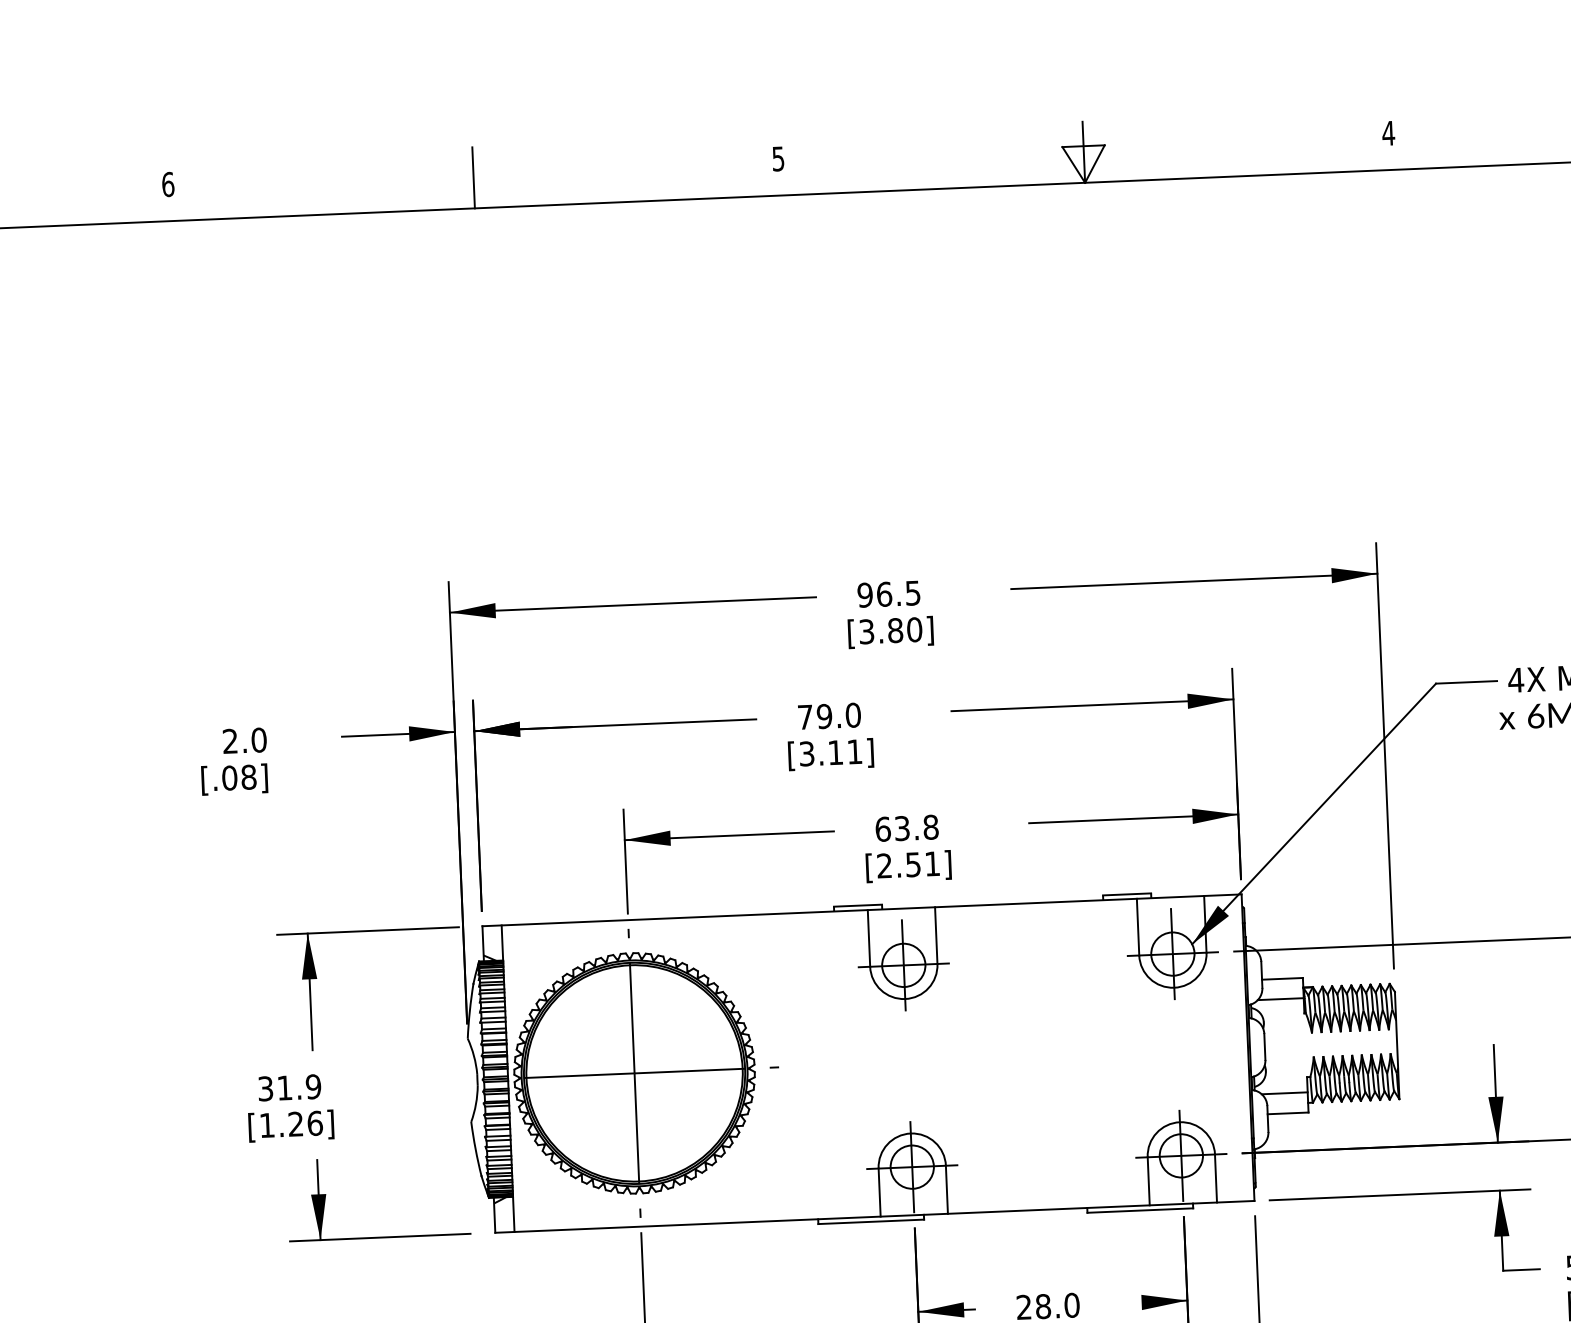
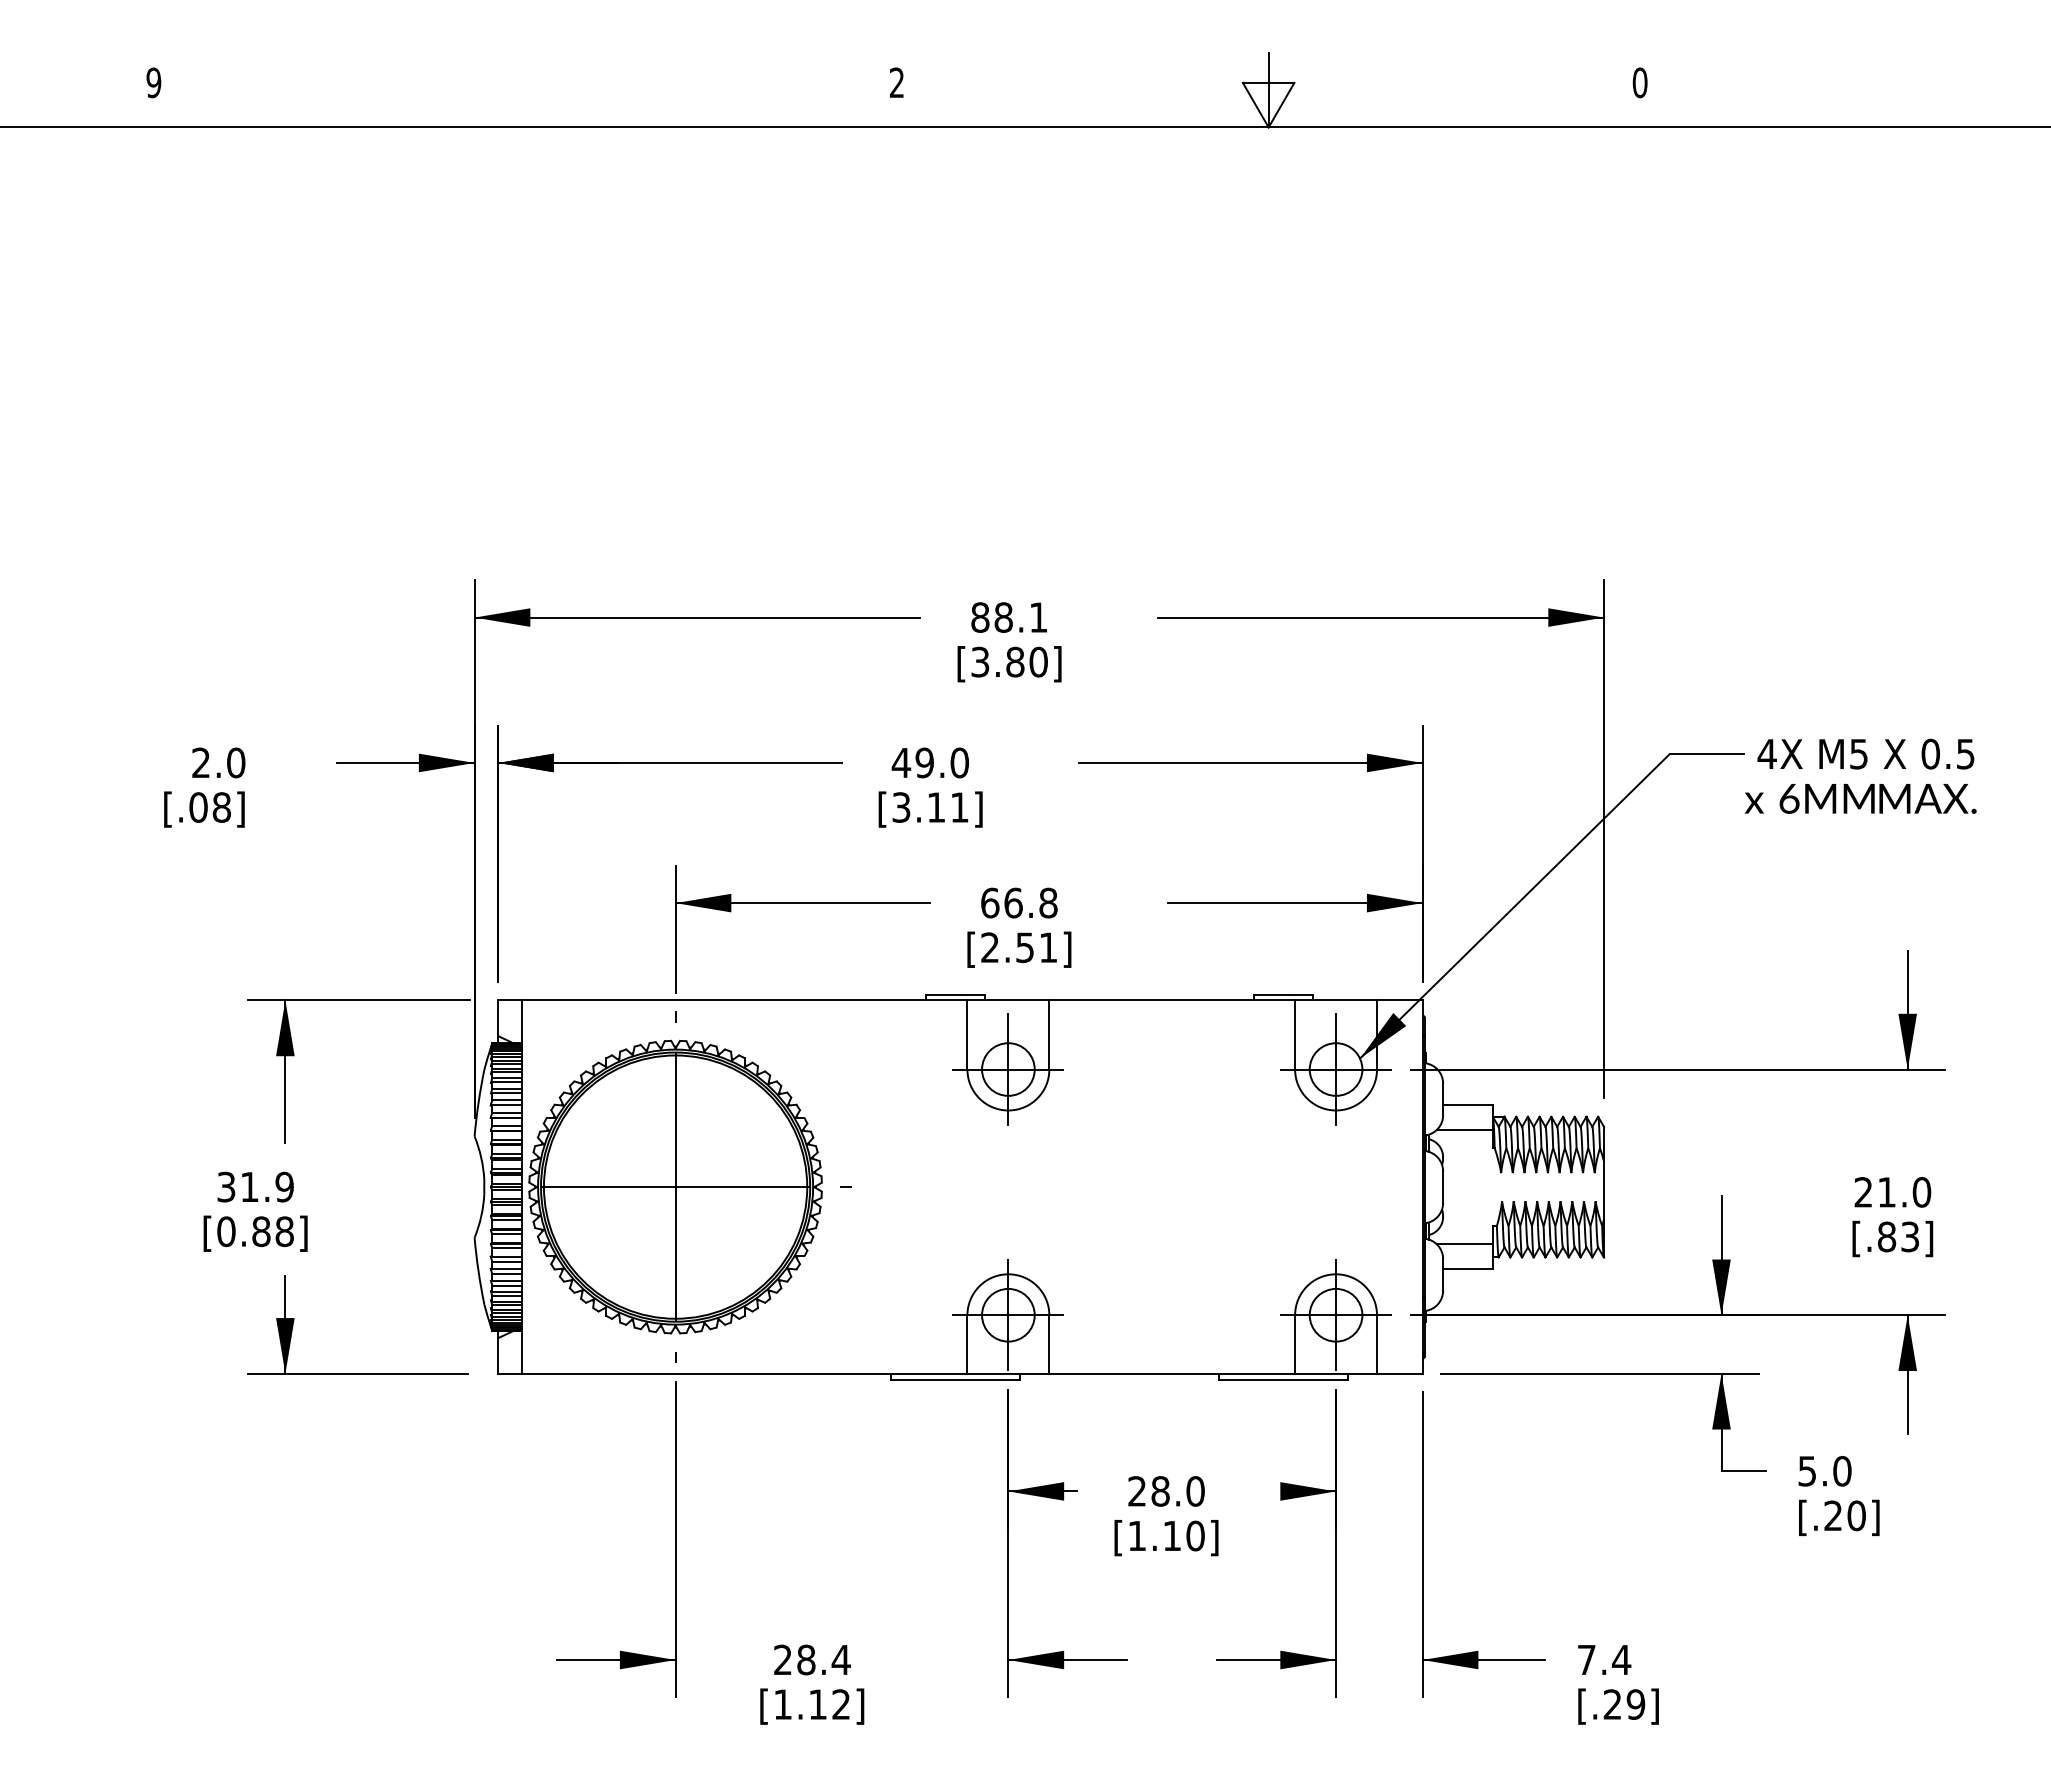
text: (1388, 133) -> (1639, 82), 4 -> 0
text: (777, 158) -> (896, 82), 5 -> 2
line: (473, 178) -> (525, 90), removed
text: (167, 184) -> (153, 82), 6 -> 9
text: (889, 594) -> (1009, 617), 96.5 -> 88.1
text: (805, 716) -> (901, 762), 79.0 -> 49.0
text: (902, 828) -> (1013, 902), 63.8 -> 66.8
text: (291, 1124) -> (255, 1231), [1.26] -> [0.88]

